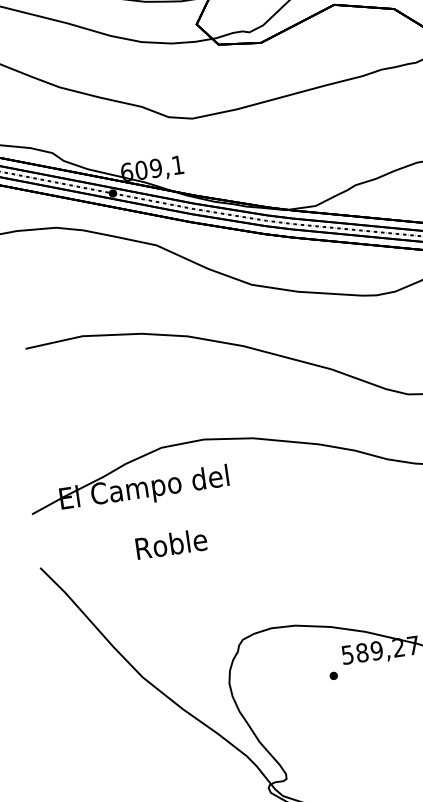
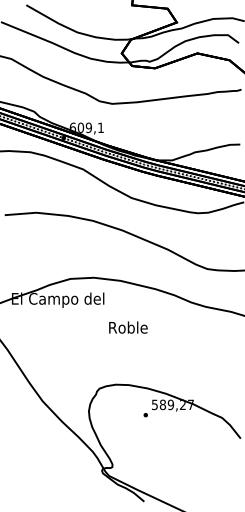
text: (171, 543) -> (128, 327), moved

